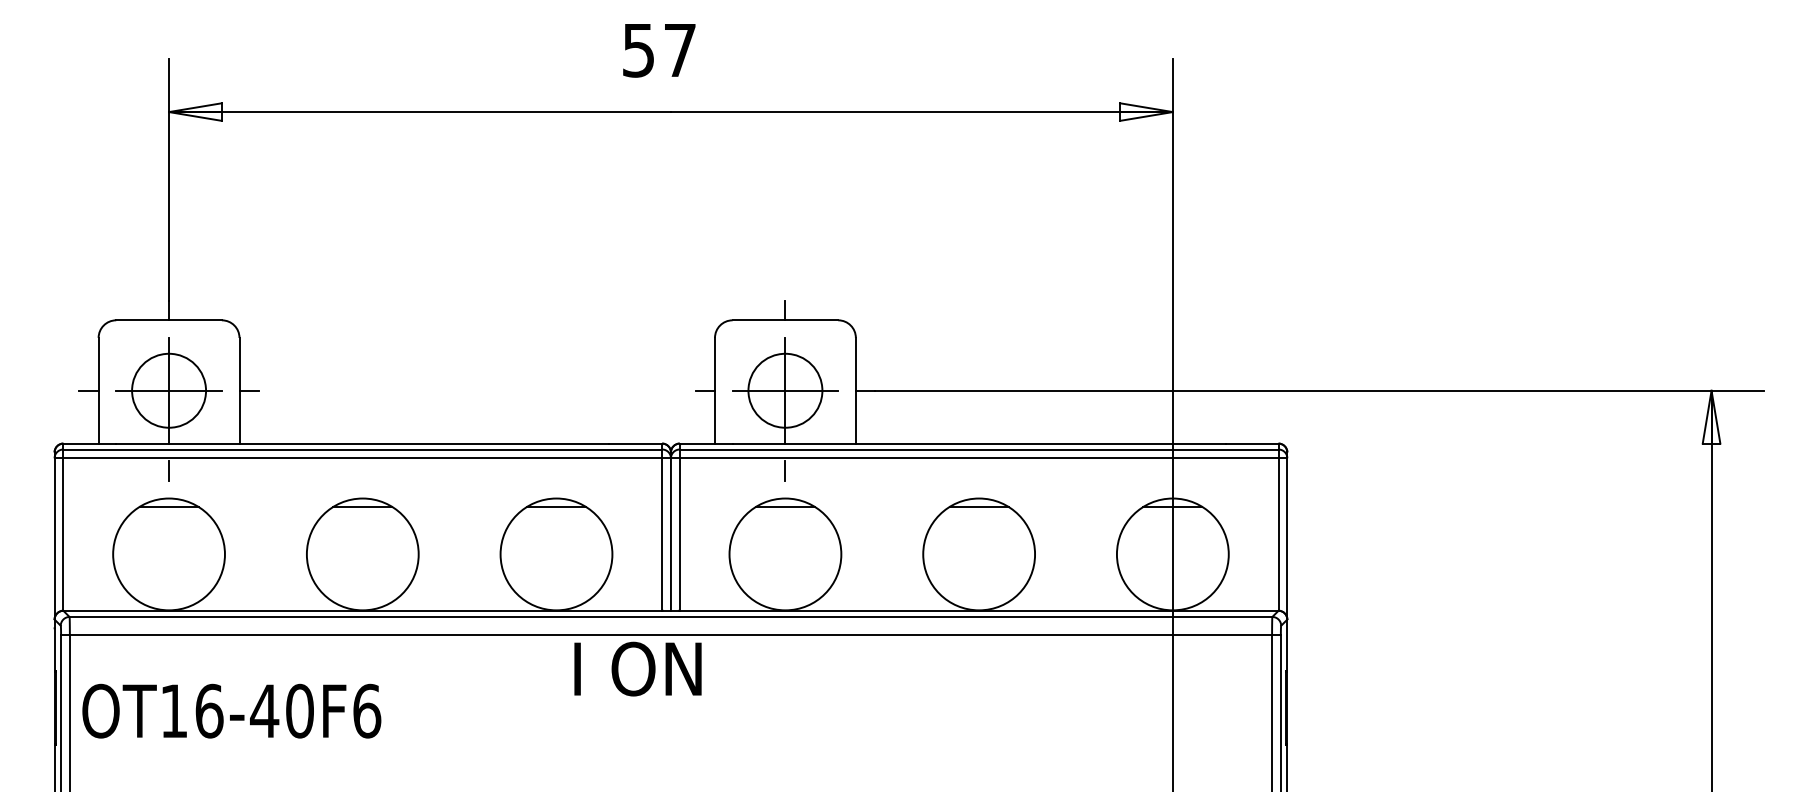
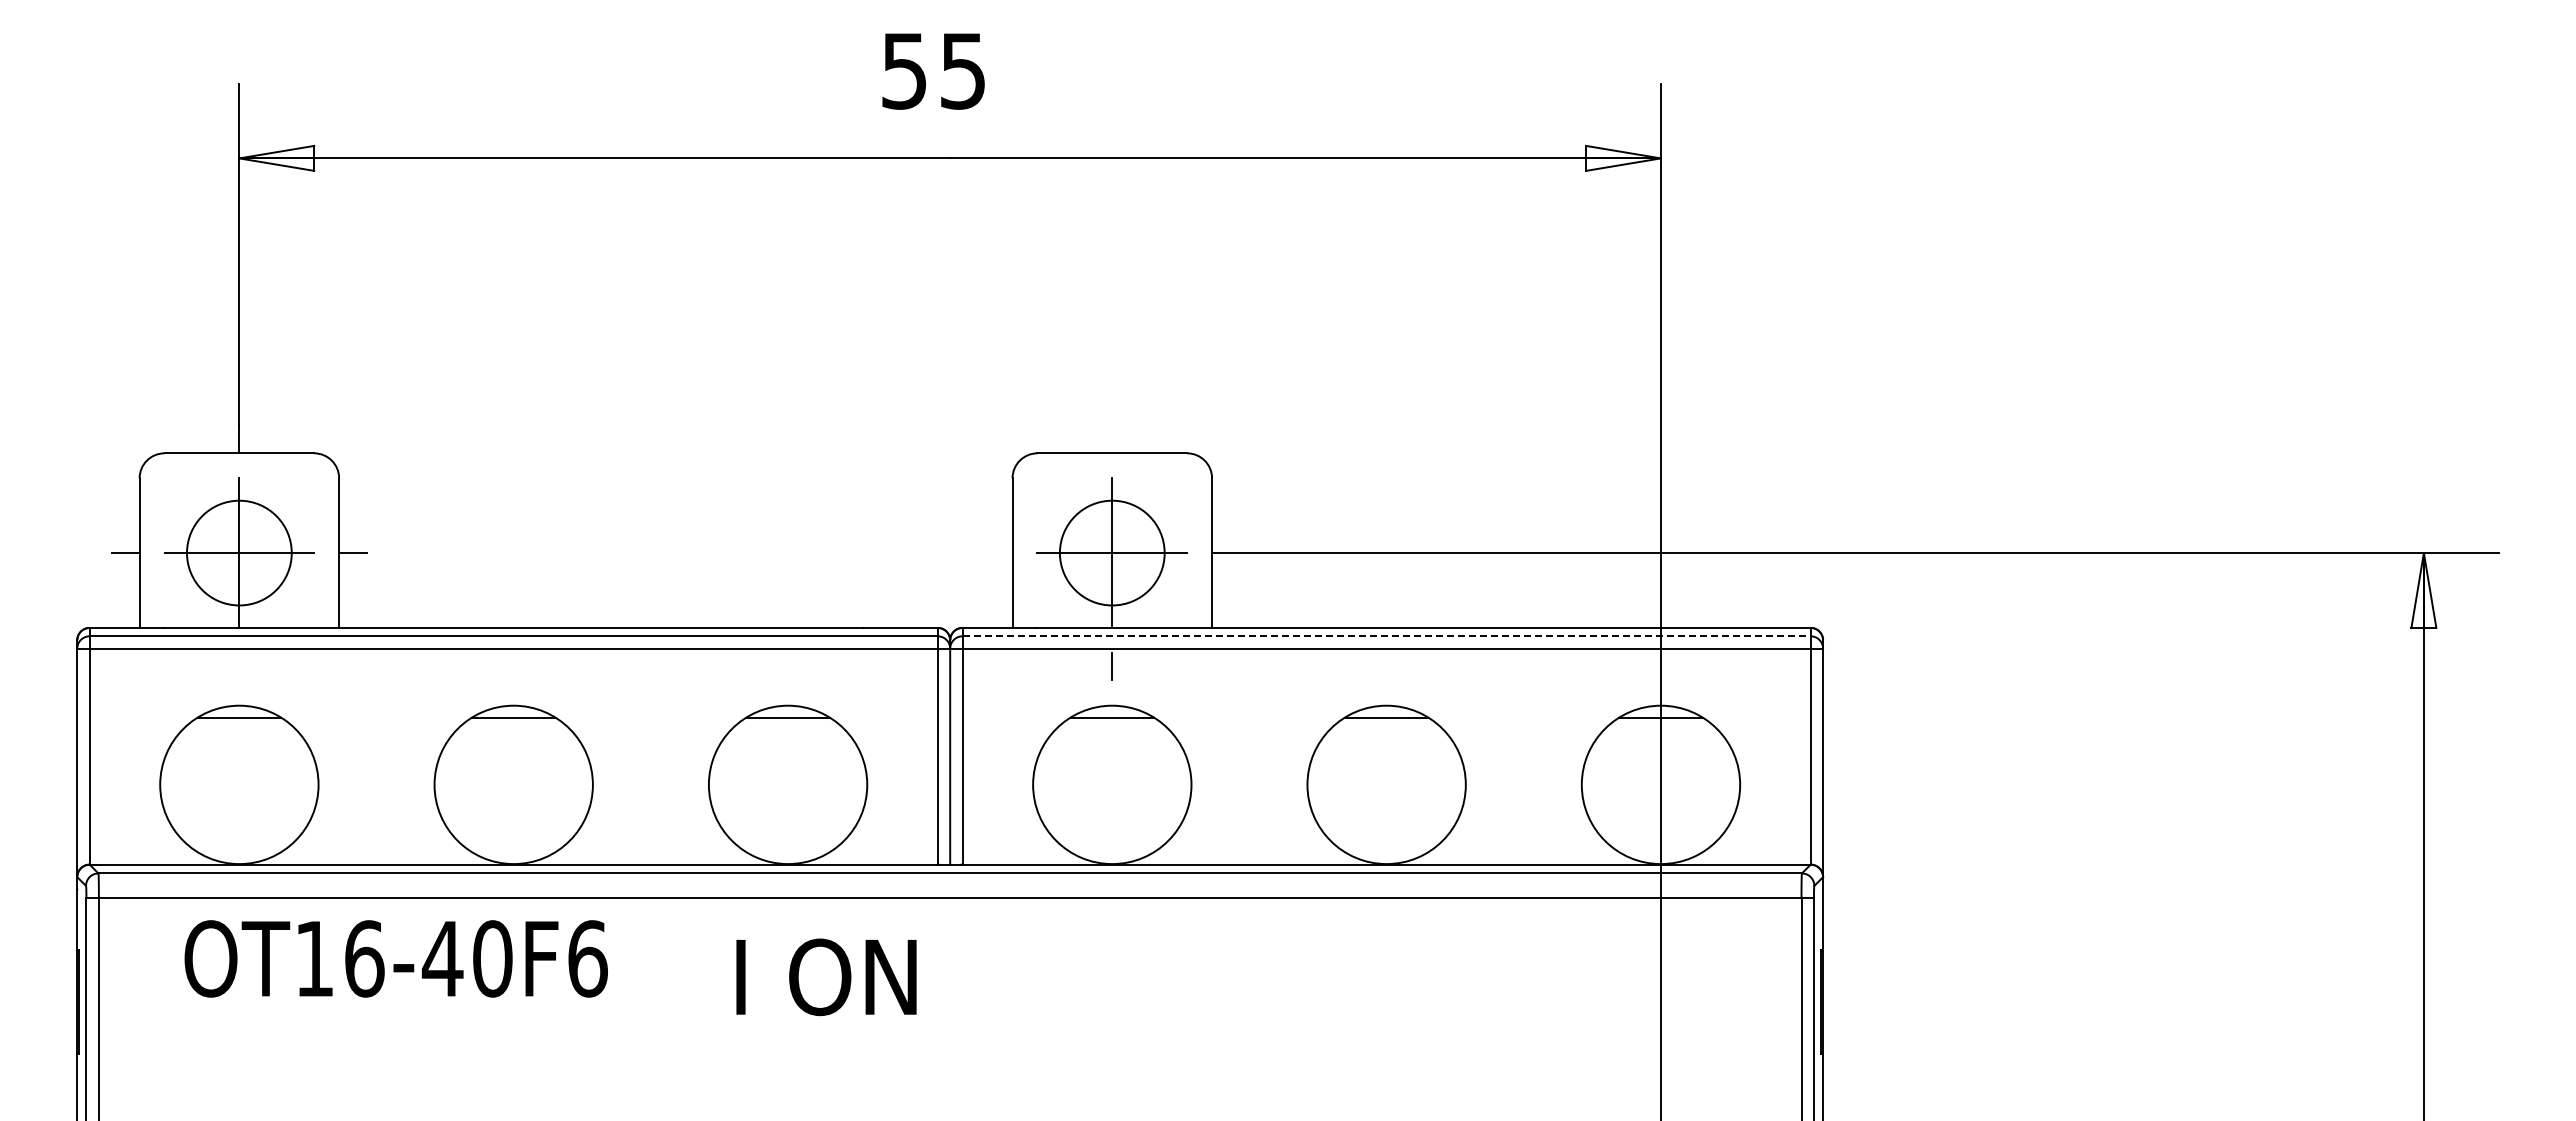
text: (679, 50) -> (962, 71), 57 -> 55
line: (785, 310) -> (1112, 439), removed
line: (705, 391) -> (998, 553), removed
line: (979, 449) -> (1386, 636), solid -> dashed
line: (169, 470) -> (239, 666), removed
text: (638, 669) -> (826, 977), moved
text: (231, 710) -> (395, 958), moved

